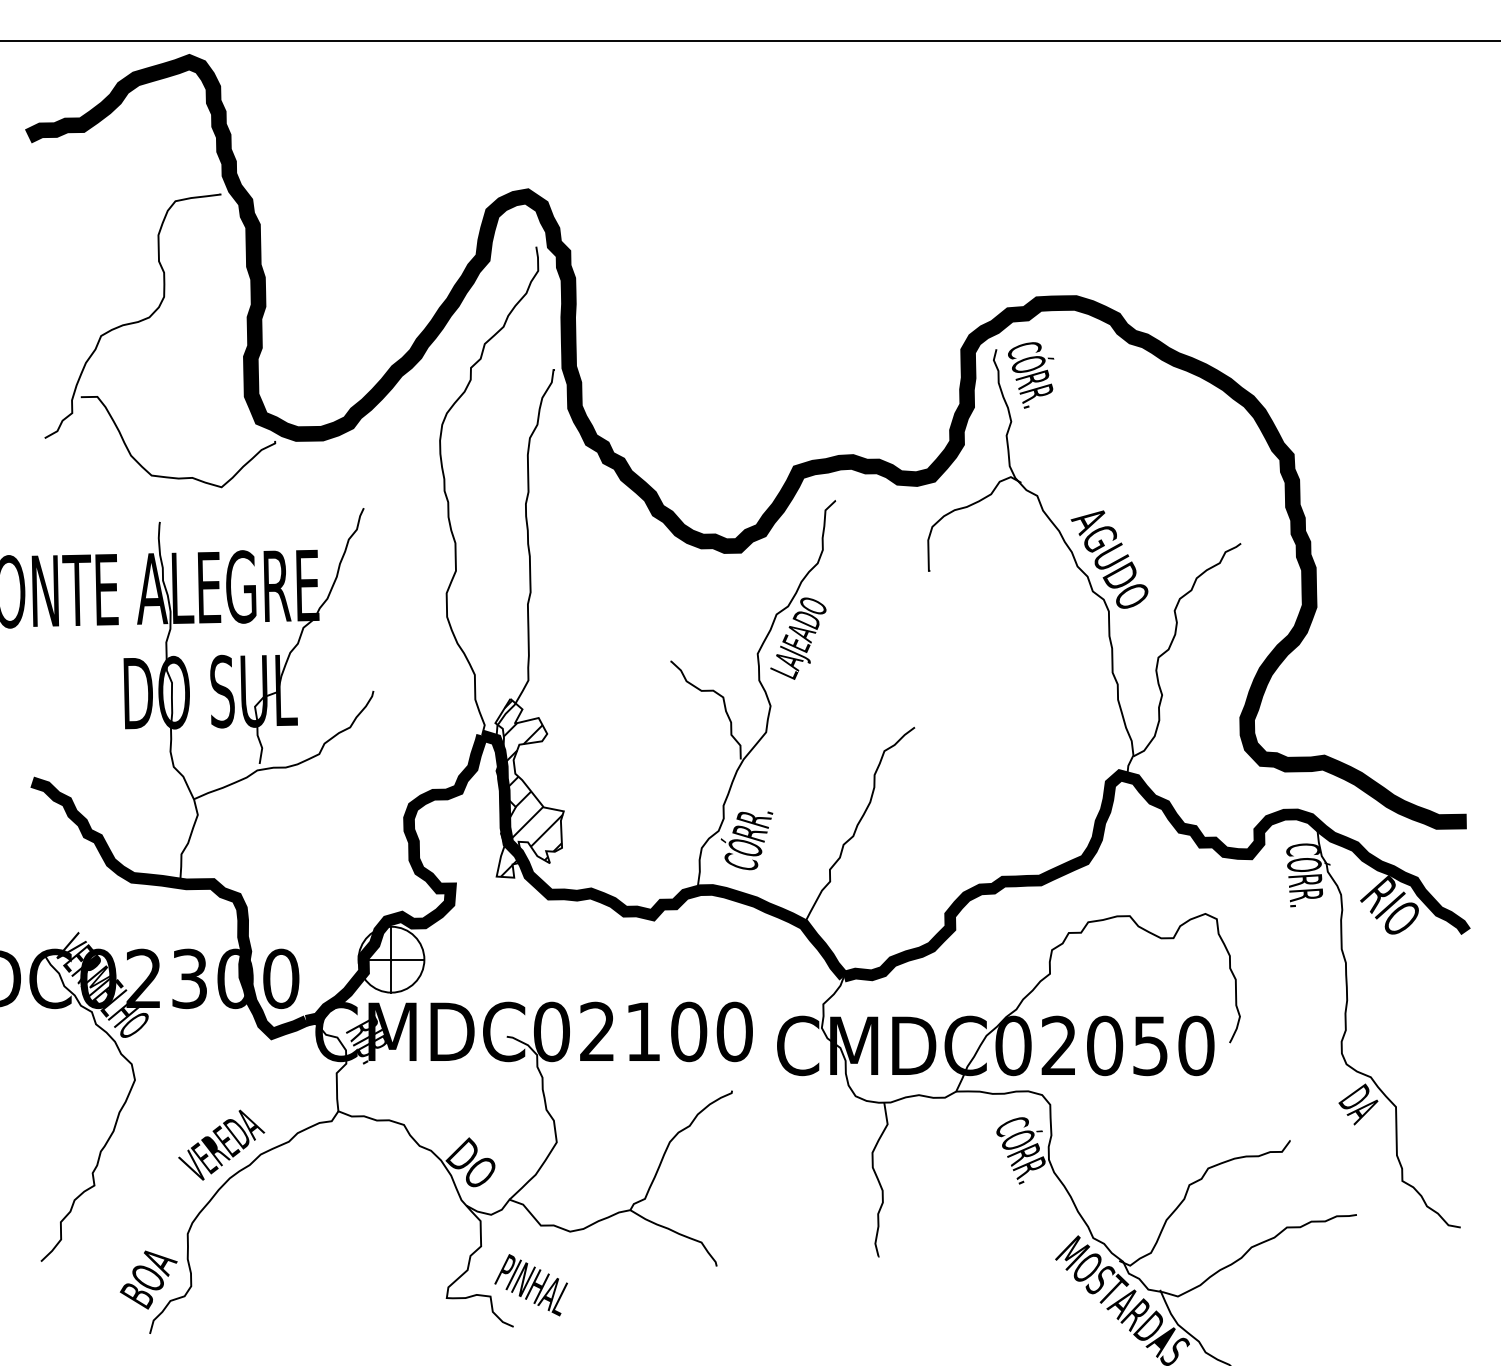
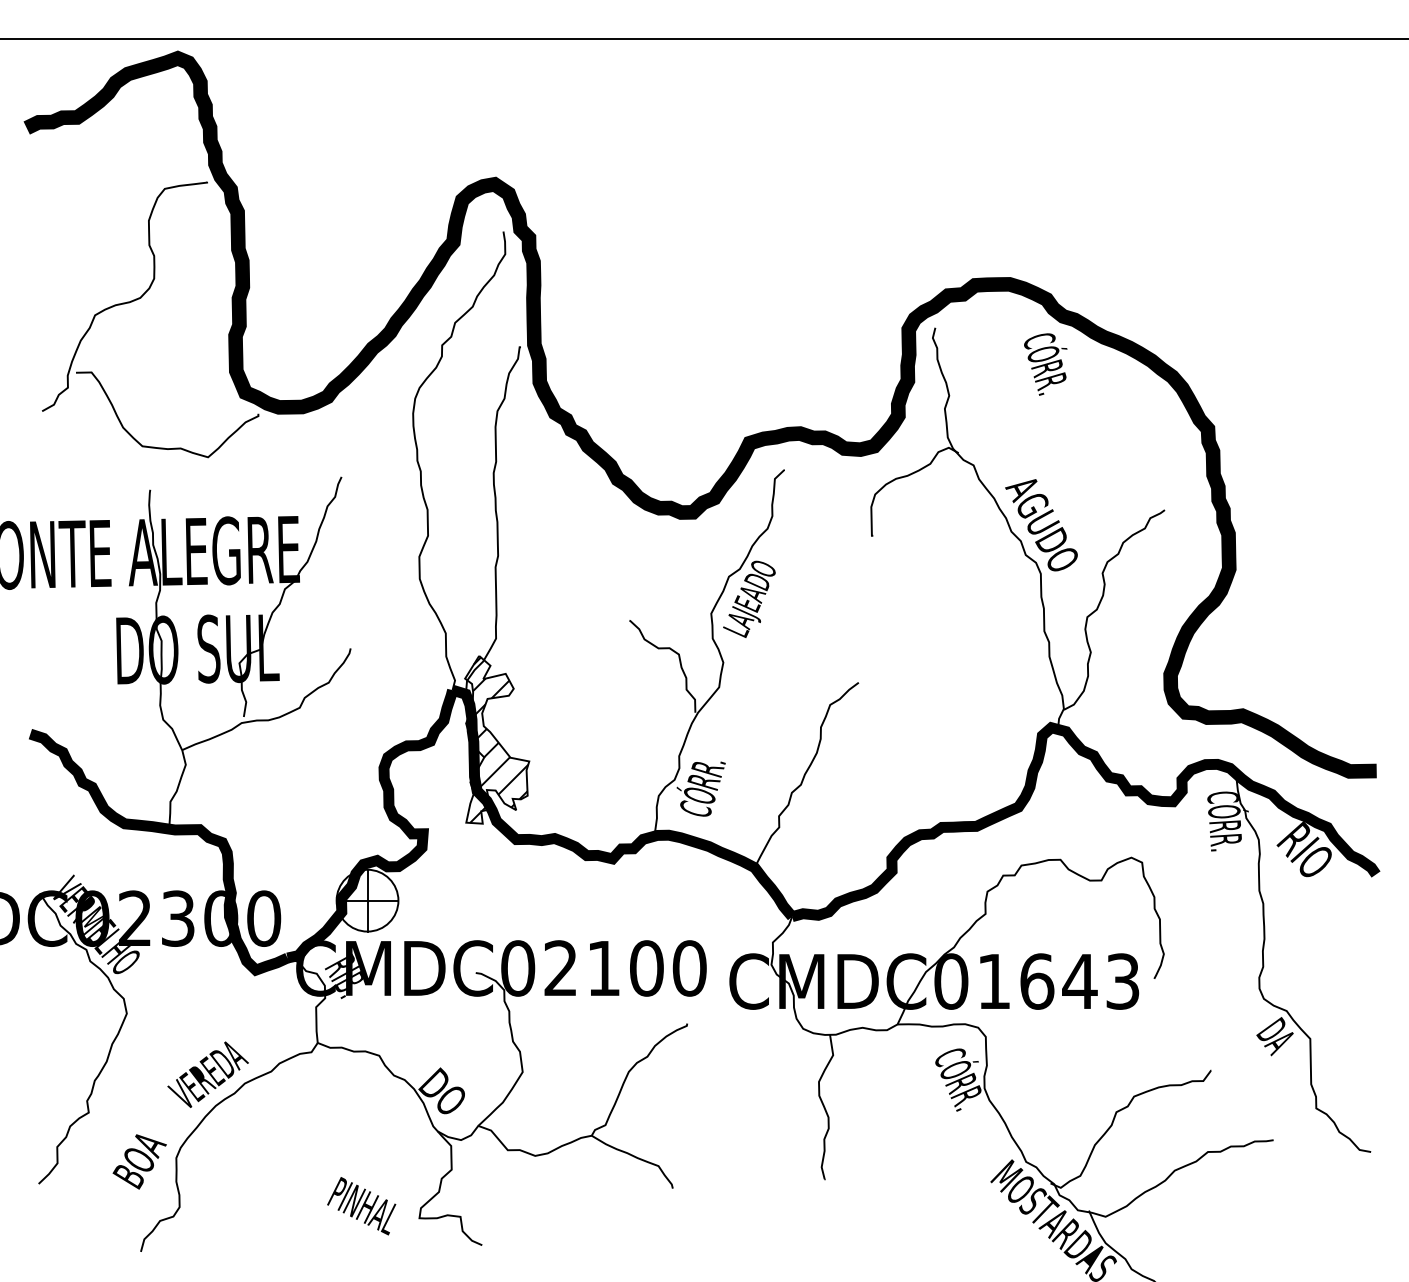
text: (1031, 375) -> (1046, 364), moved
text: (1127, 1045) -> (1058, 981), CMDC02050 -> CMDC01643
text: (148, 1279) -> (139, 1161), moved
text: (530, 1285) -> (361, 1206), moved

